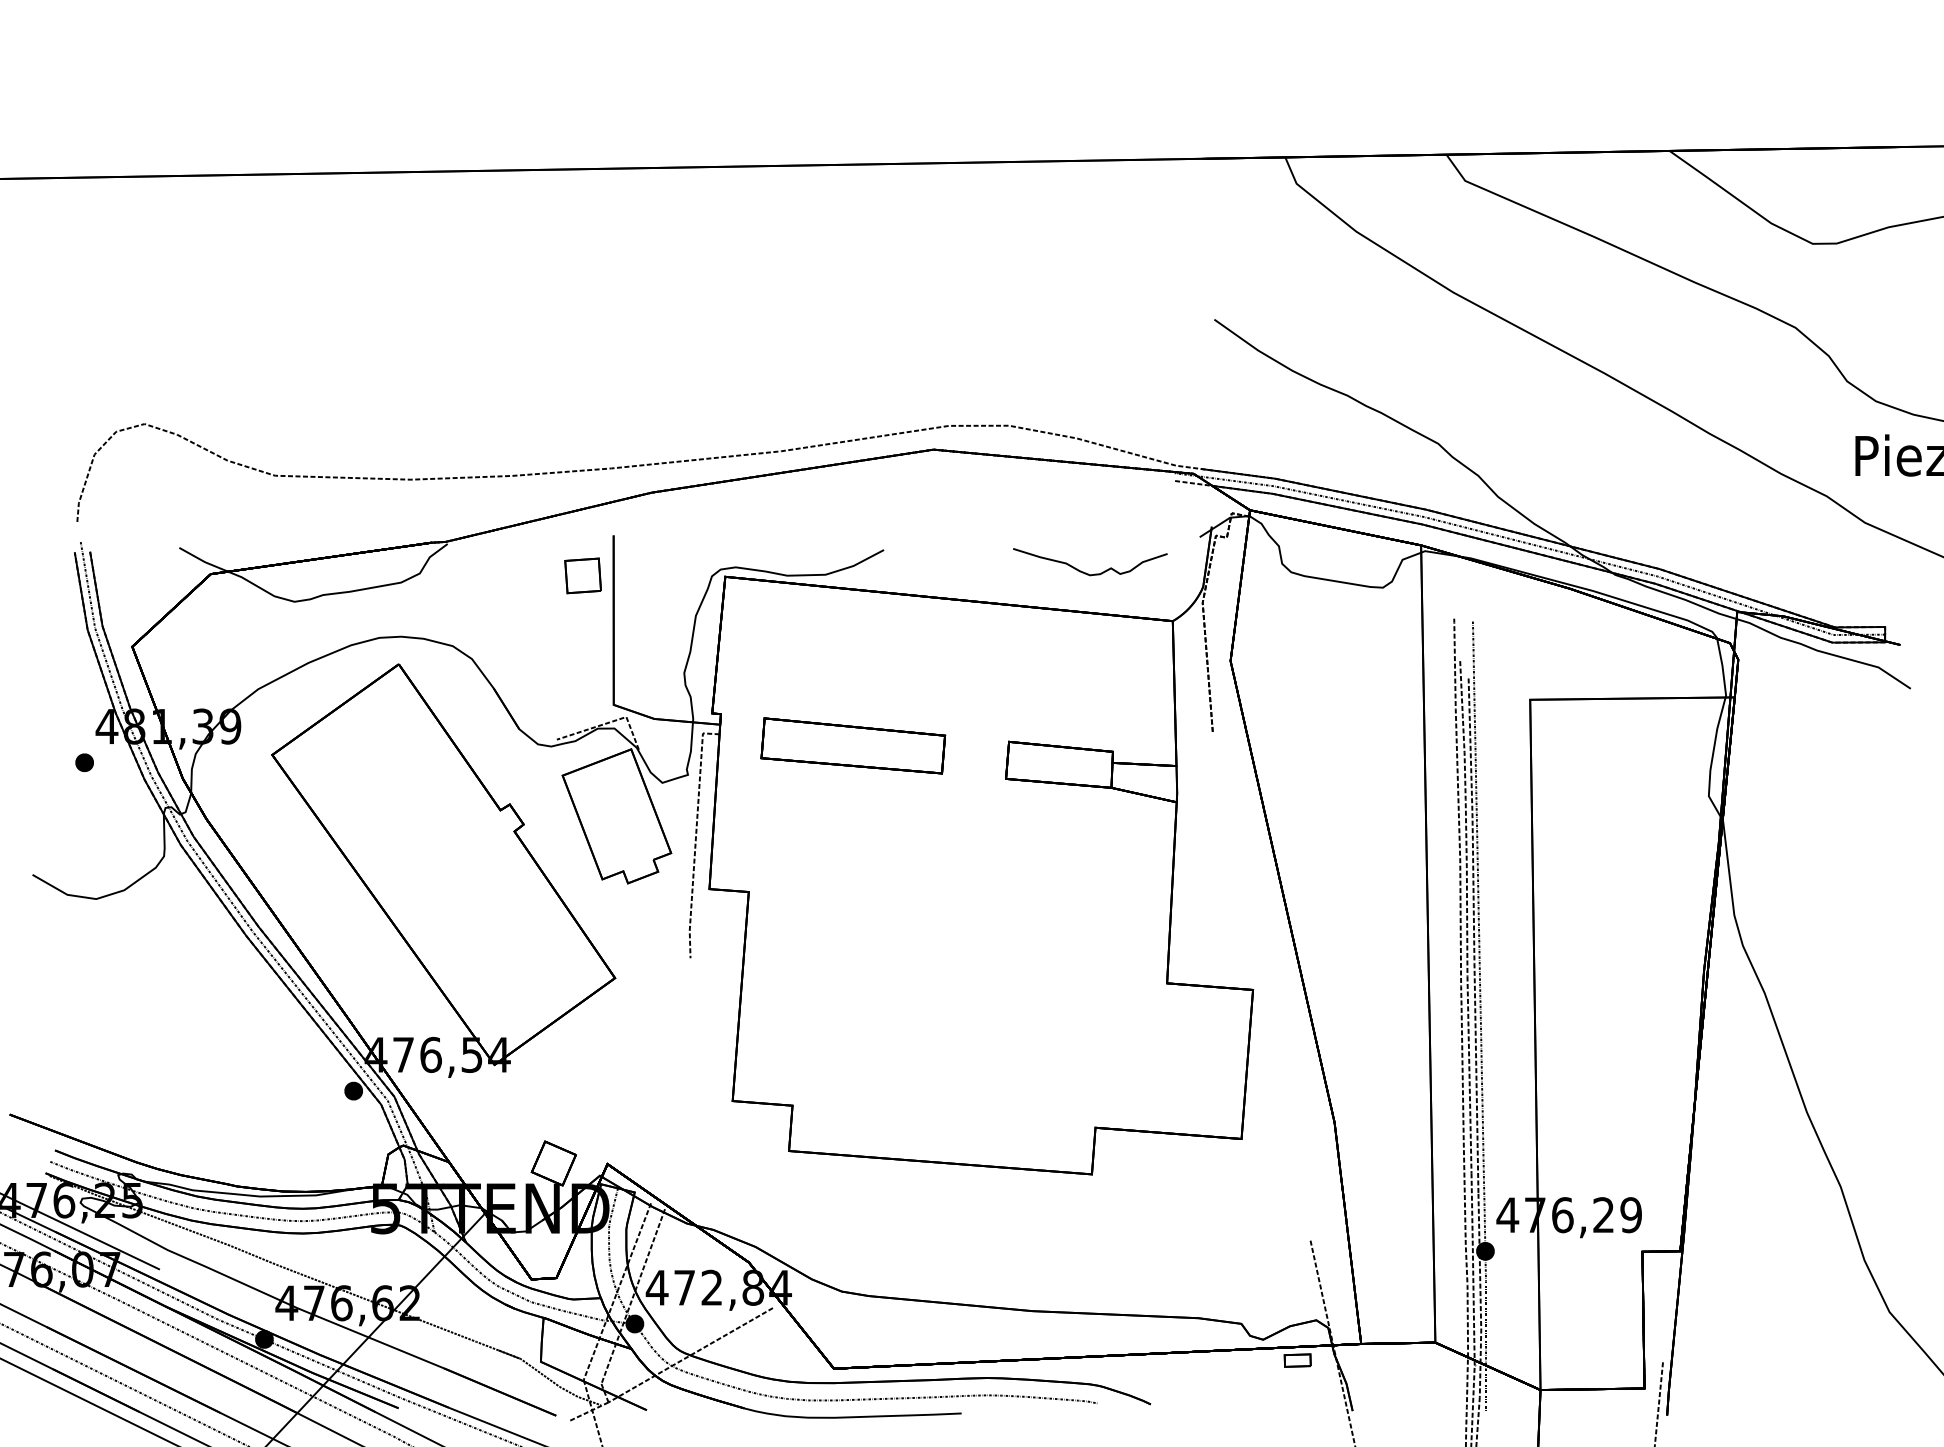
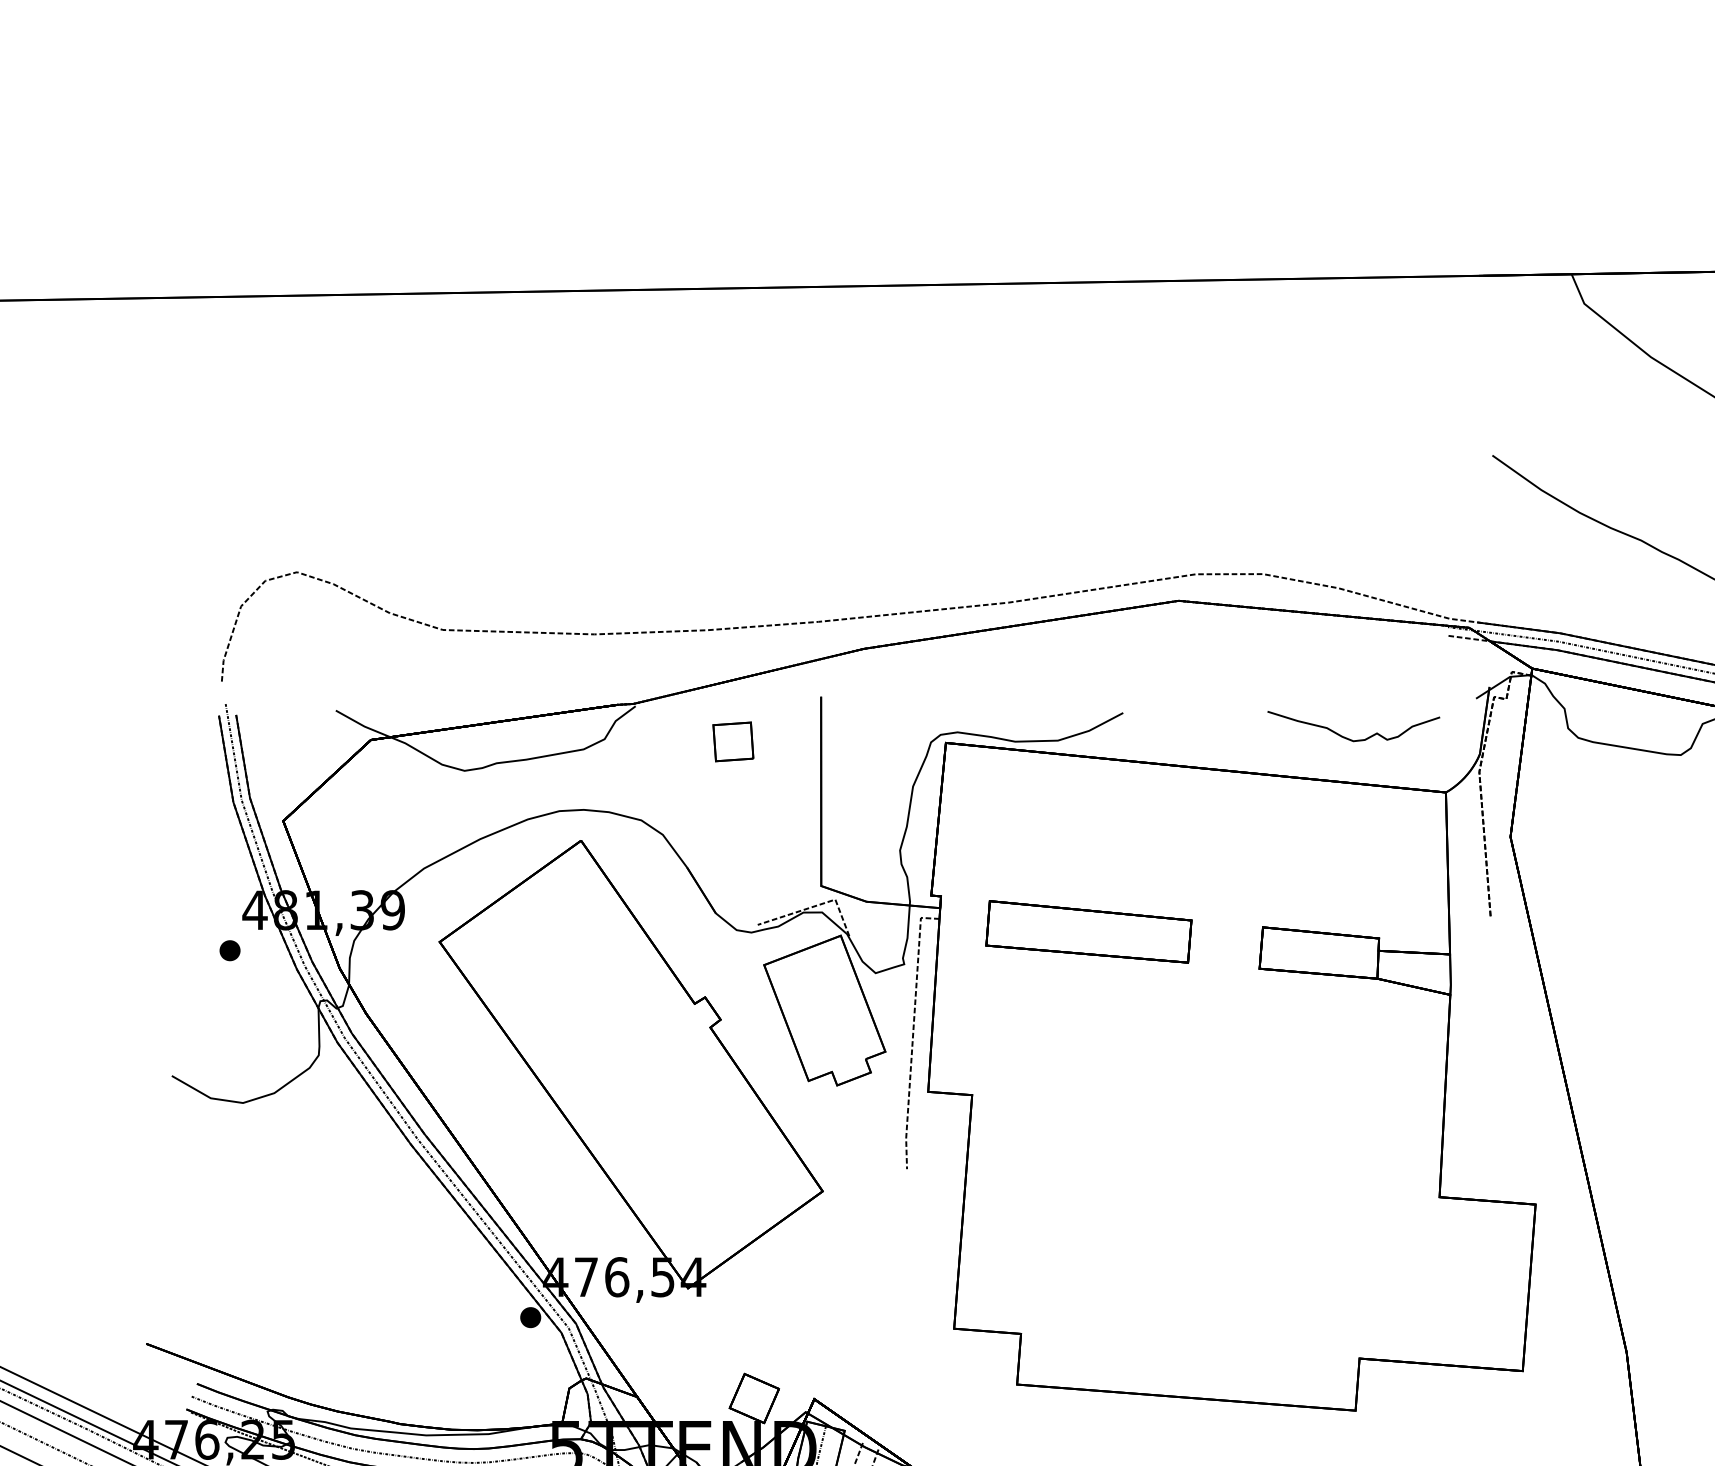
part: (582, 575) -> (732, 741), moved

